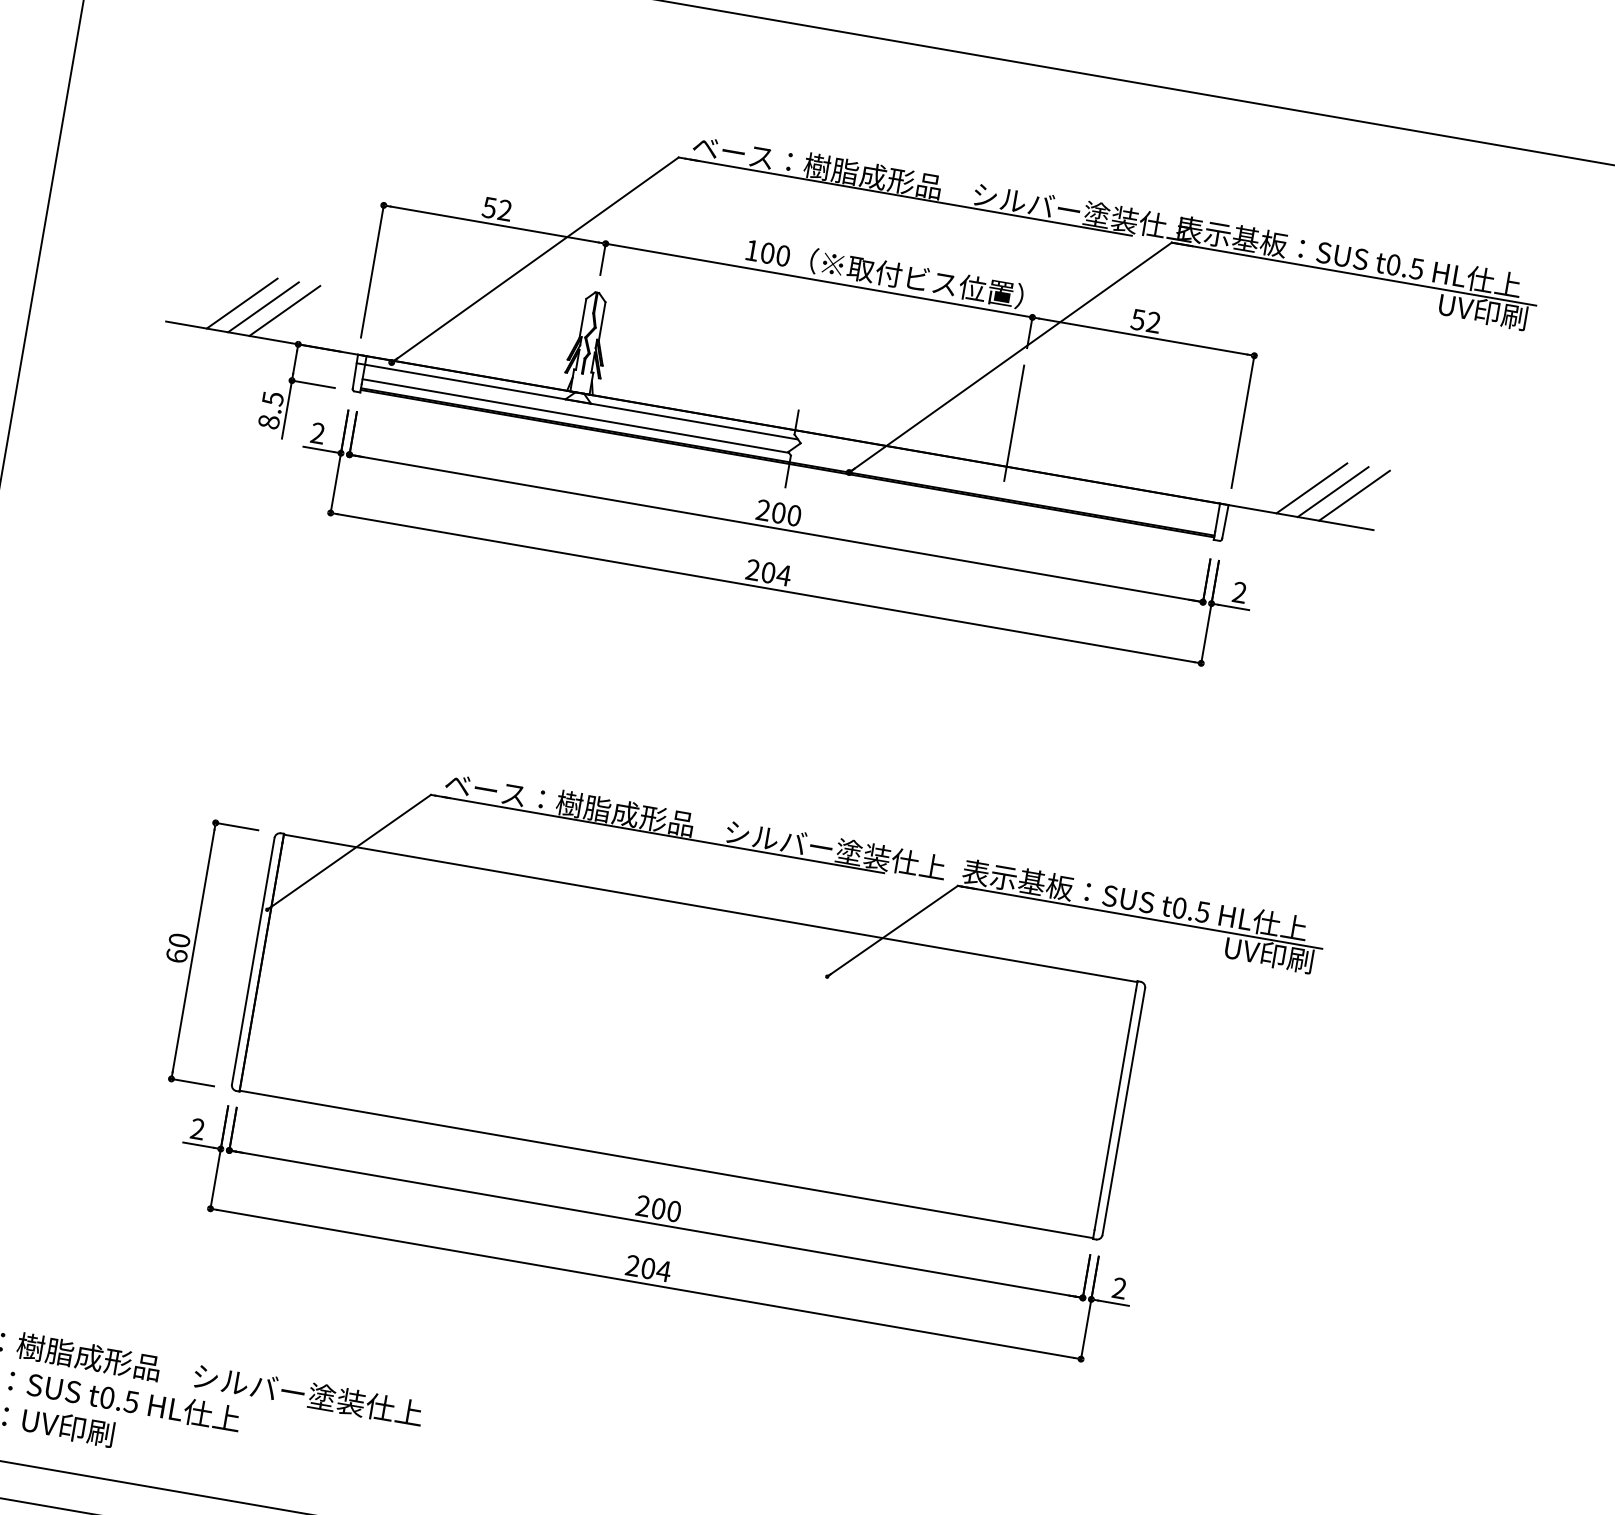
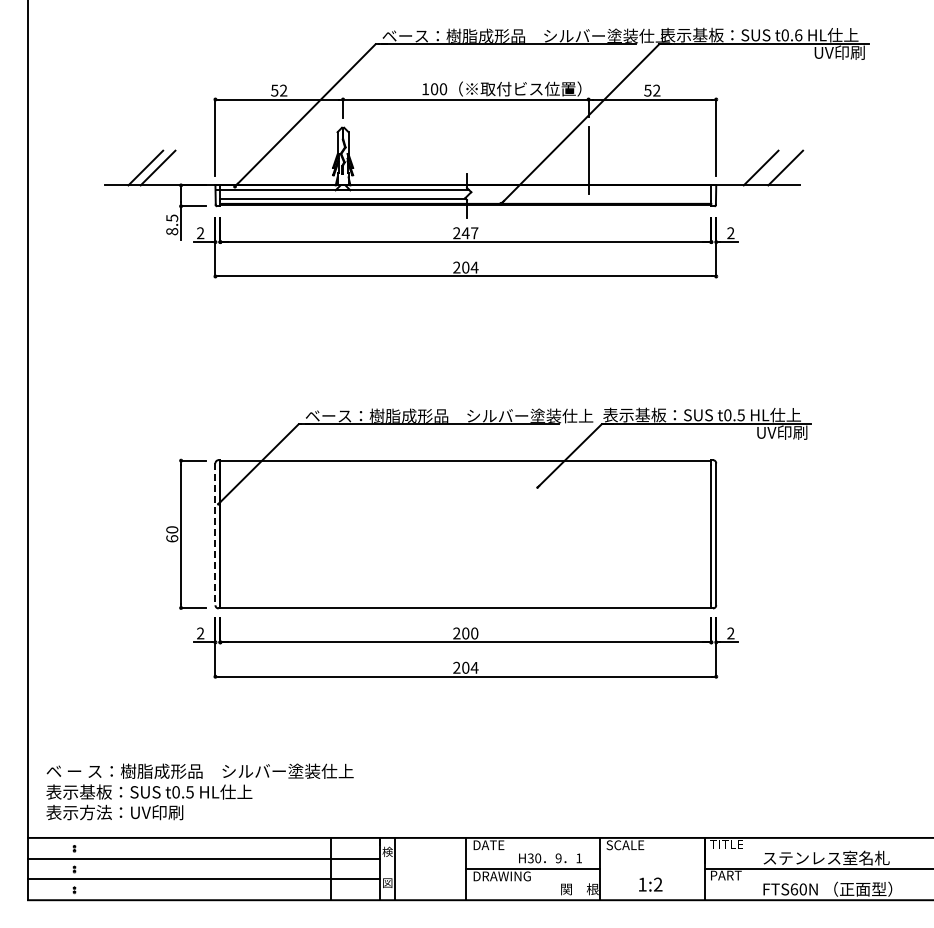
text: (1416, 269) -> (798, 35), t0.5 -> t0.6
line: (283, 309) -> (169, 167), removed
line: (1333, 491) -> (773, 167), removed
text: (785, 514) -> (469, 233), 200 -> 247
line: (253, 961) -> (215, 534), solid -> dashed

